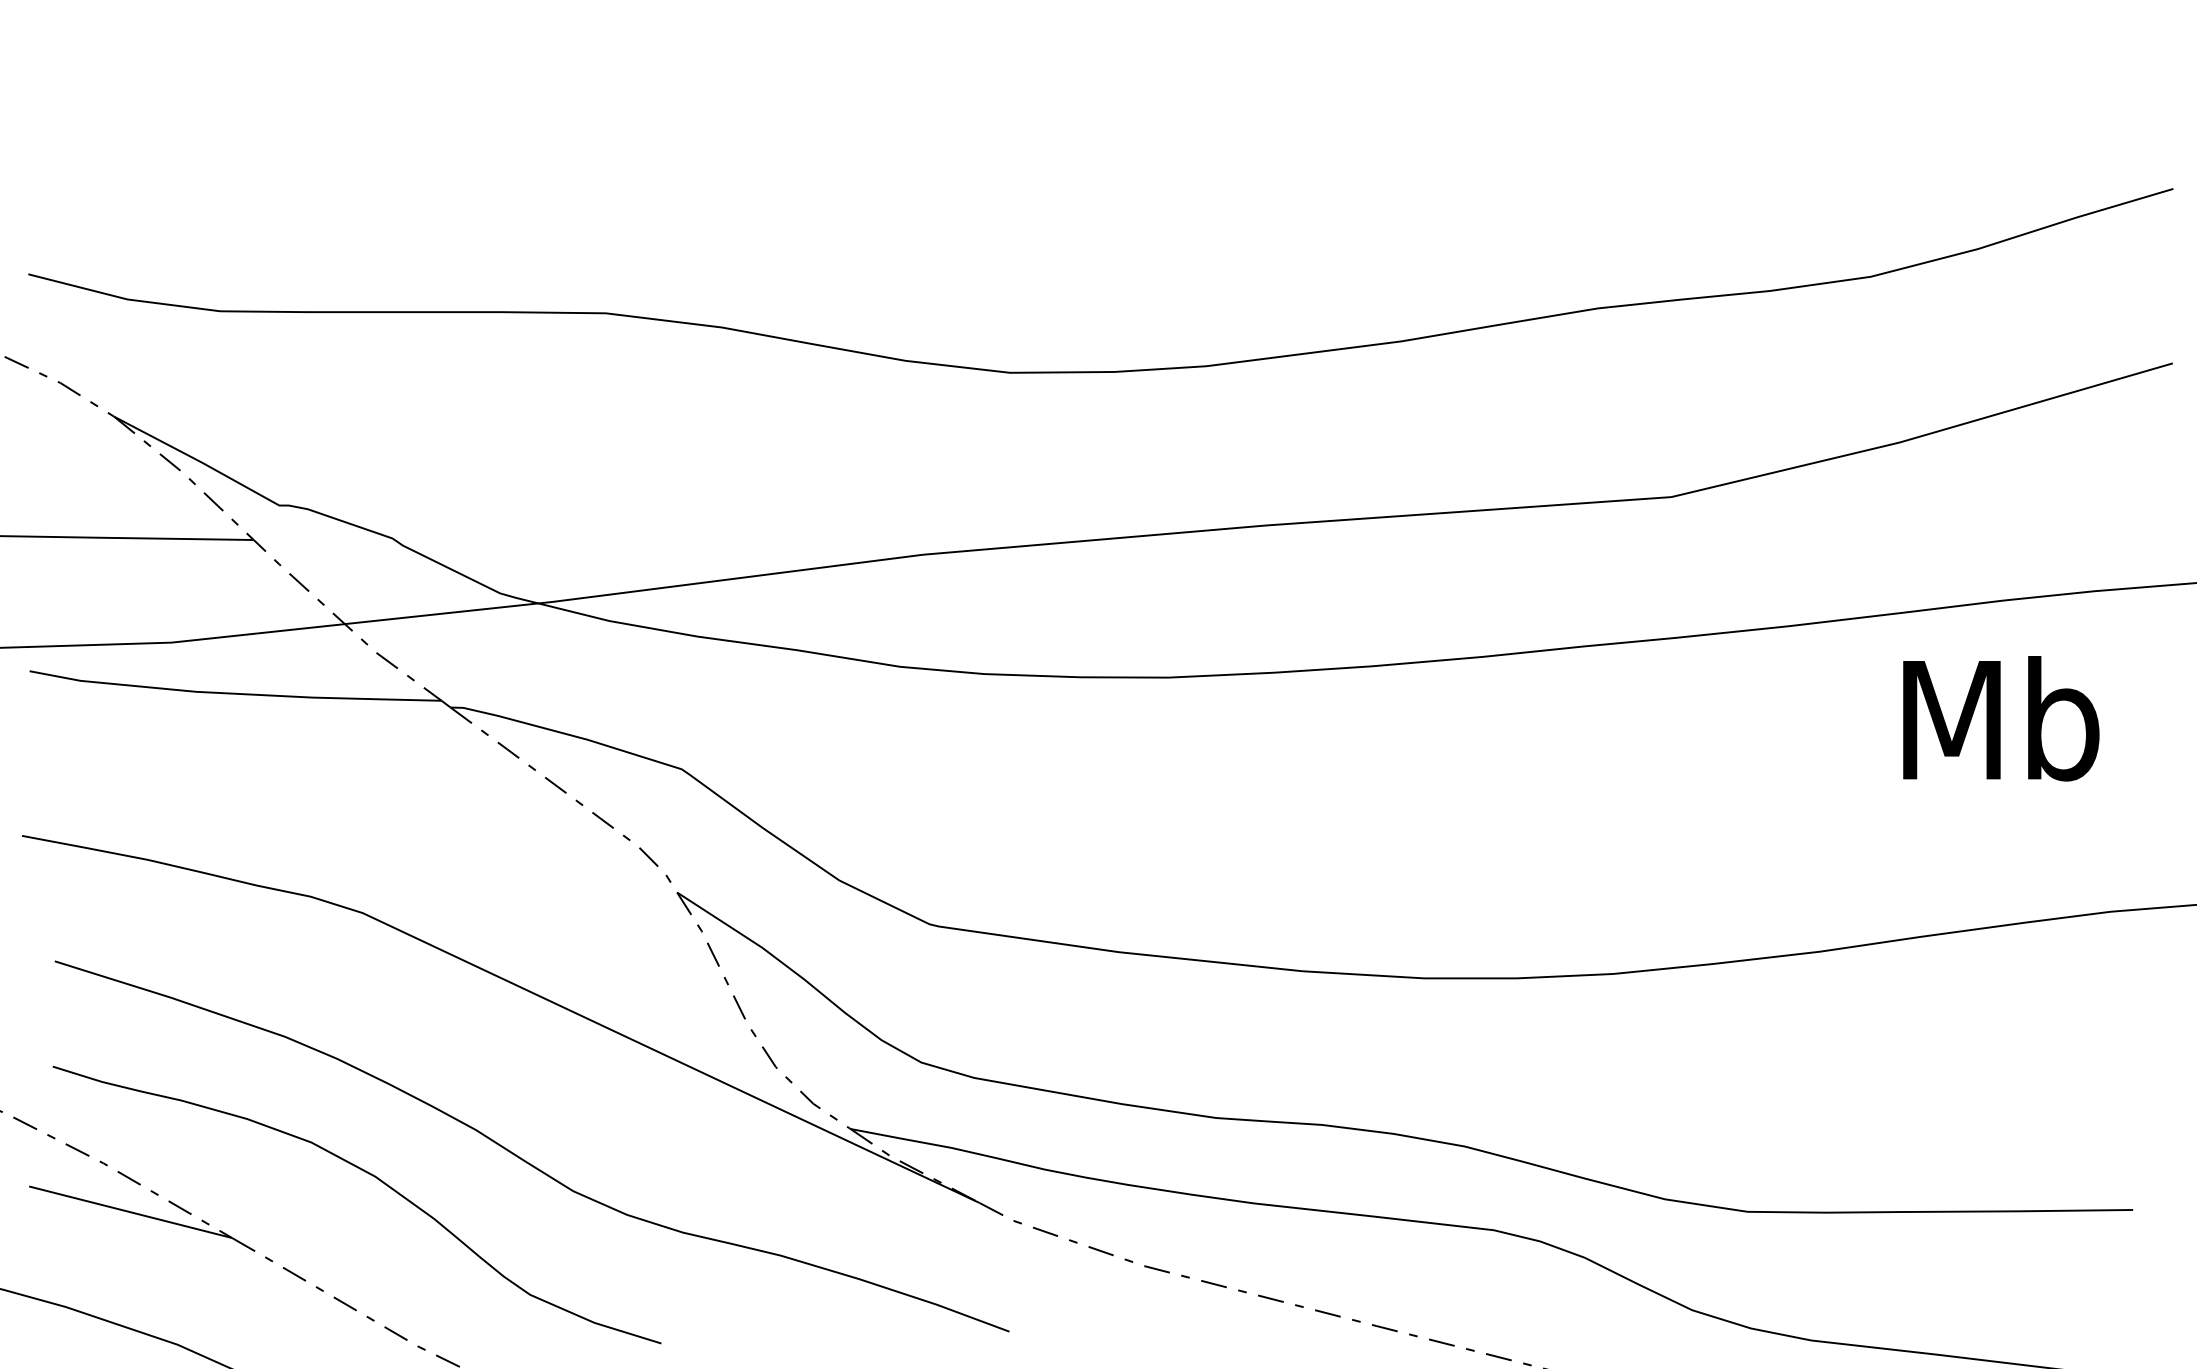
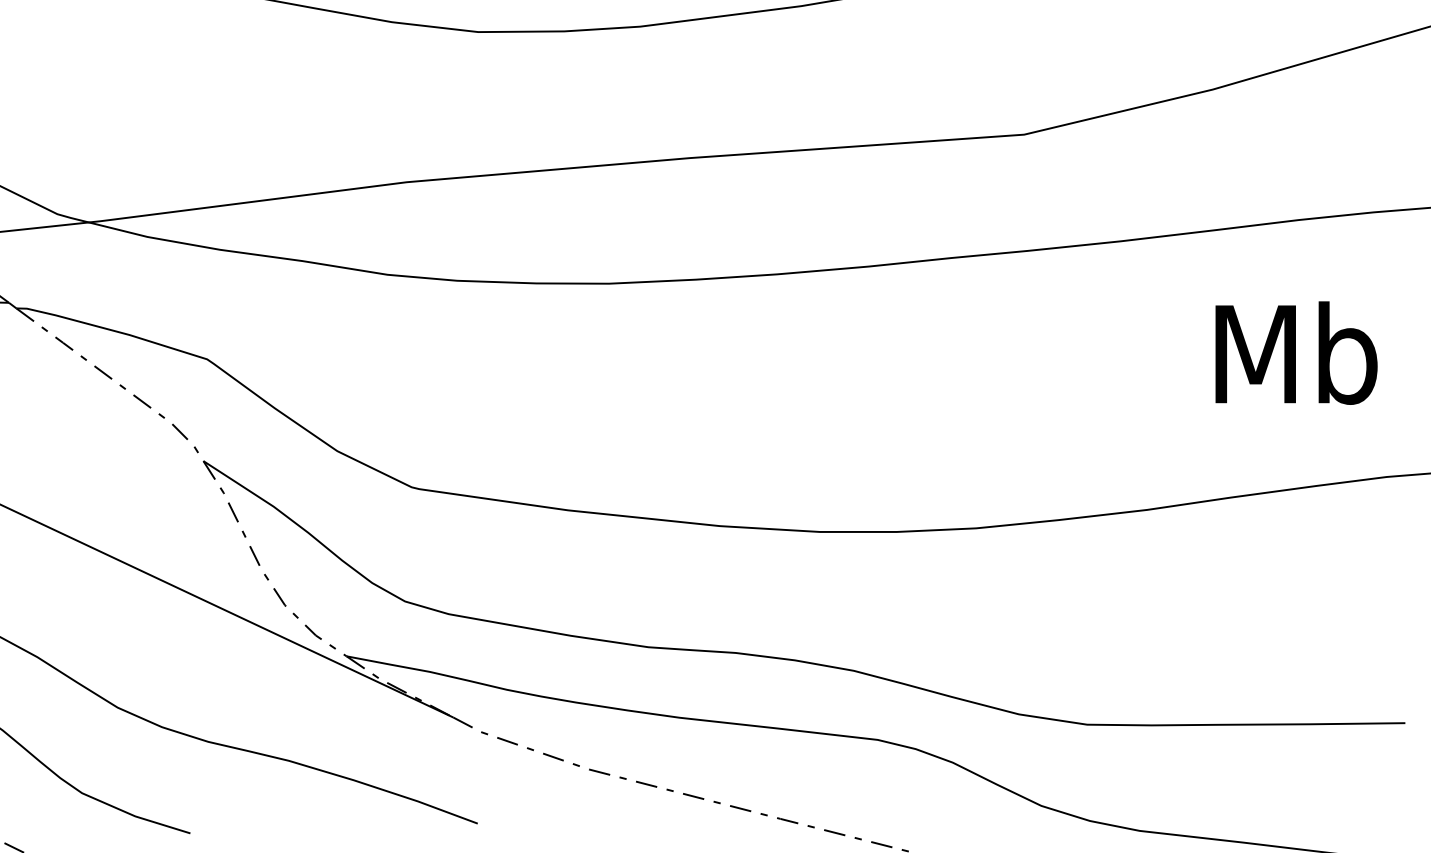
text: (2001, 718) -> (1296, 352), moved

